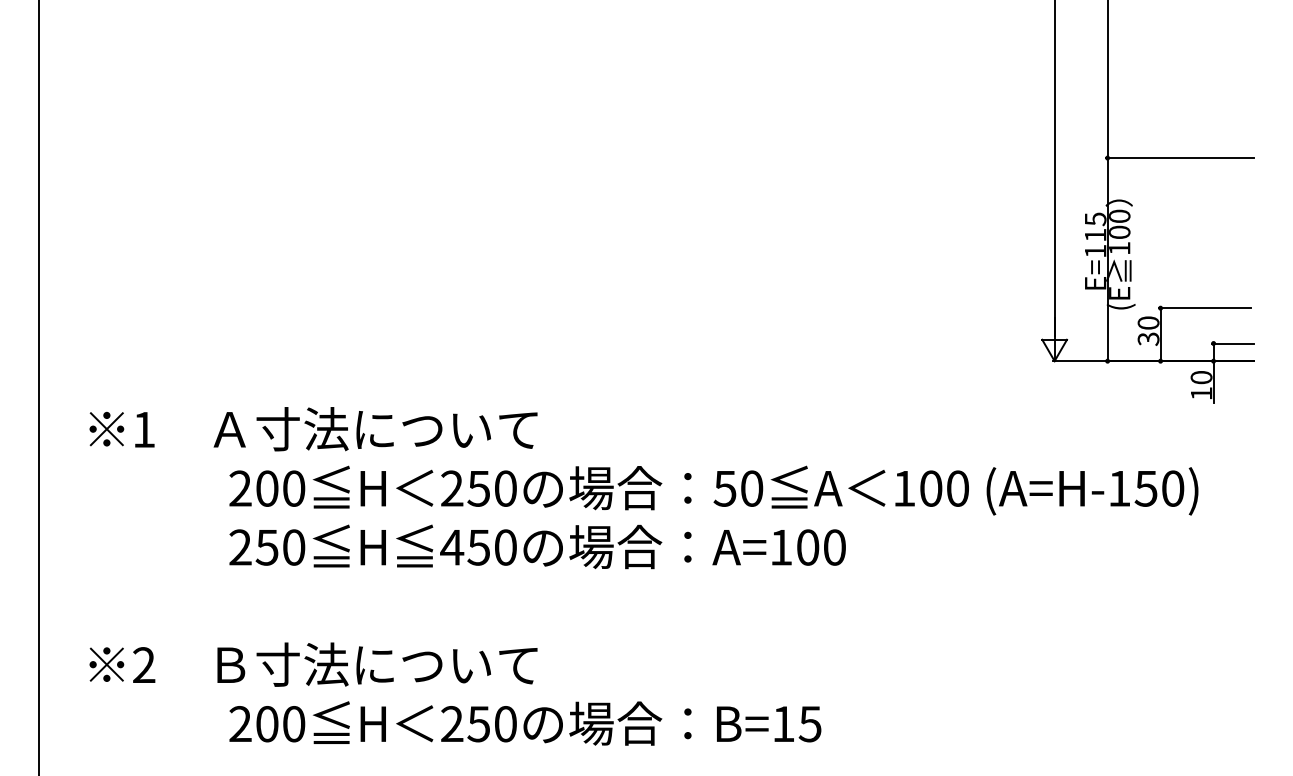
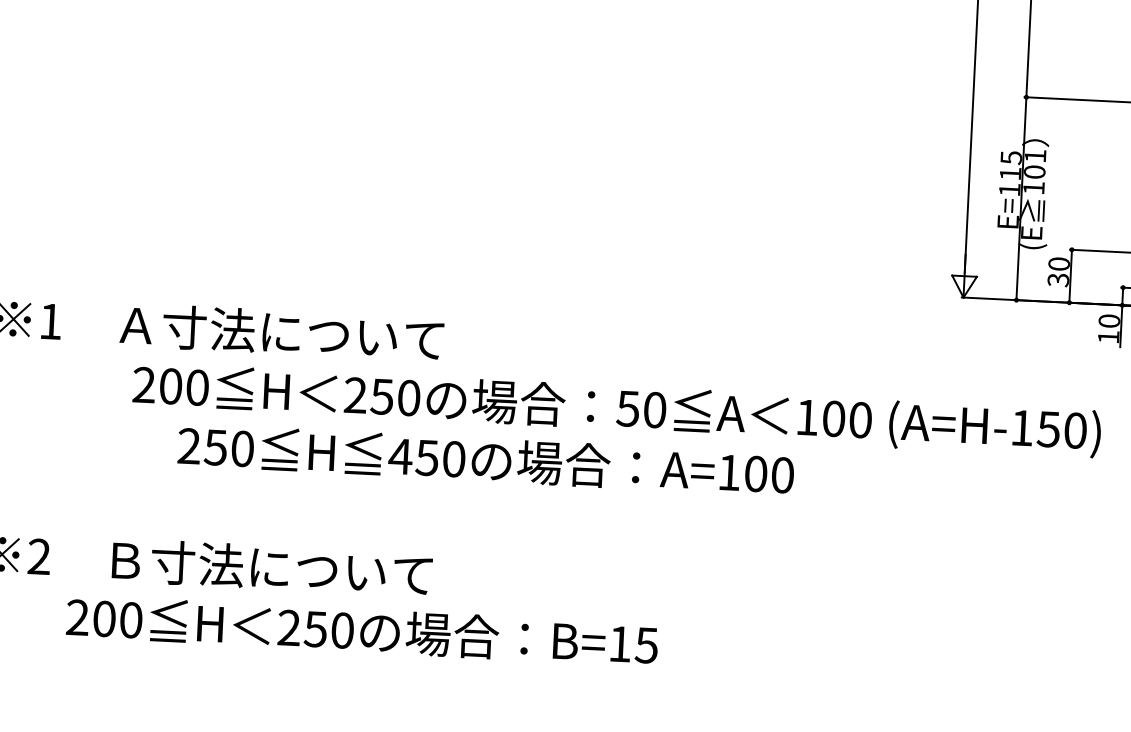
text: (1119, 215) -> (1035, 155), 100 -> 101
text: (537, 546) -> (485, 459), moved
text: (525, 723) -> (362, 630), moved

